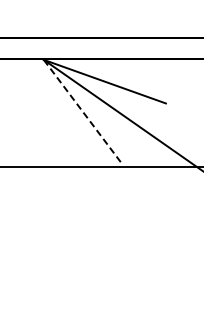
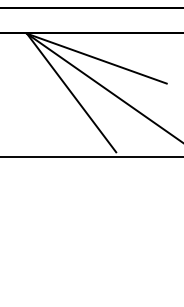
line: (82, 111) -> (71, 92), dashed -> solid

